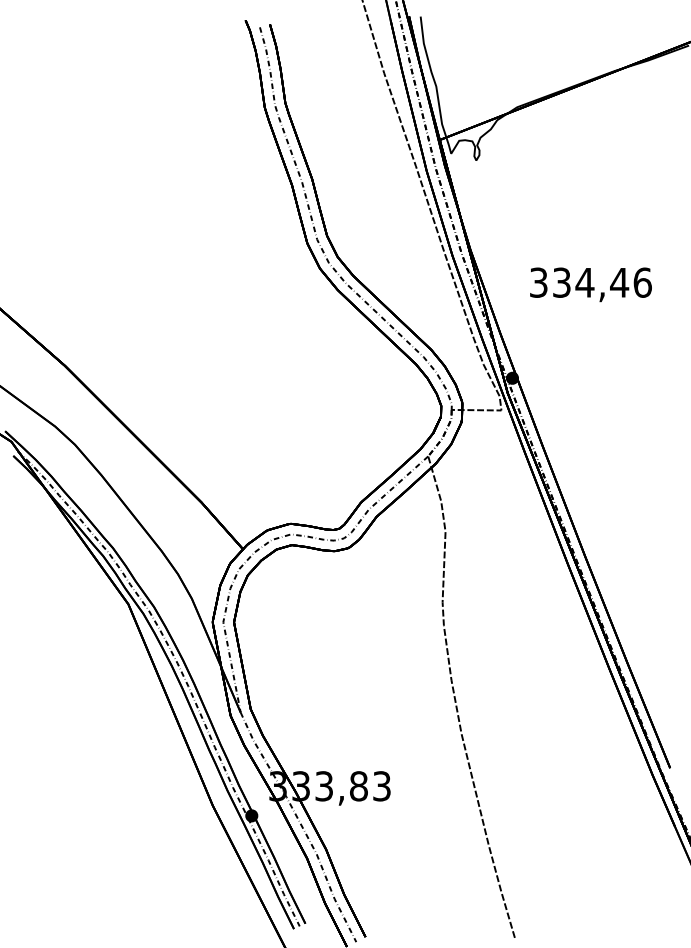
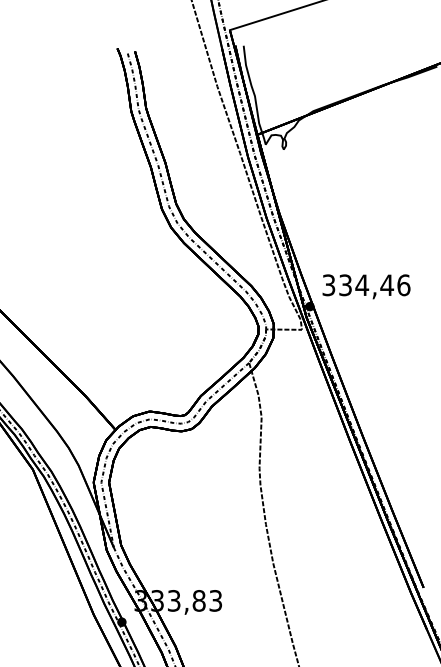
text: (590, 284) -> (366, 286), moved

